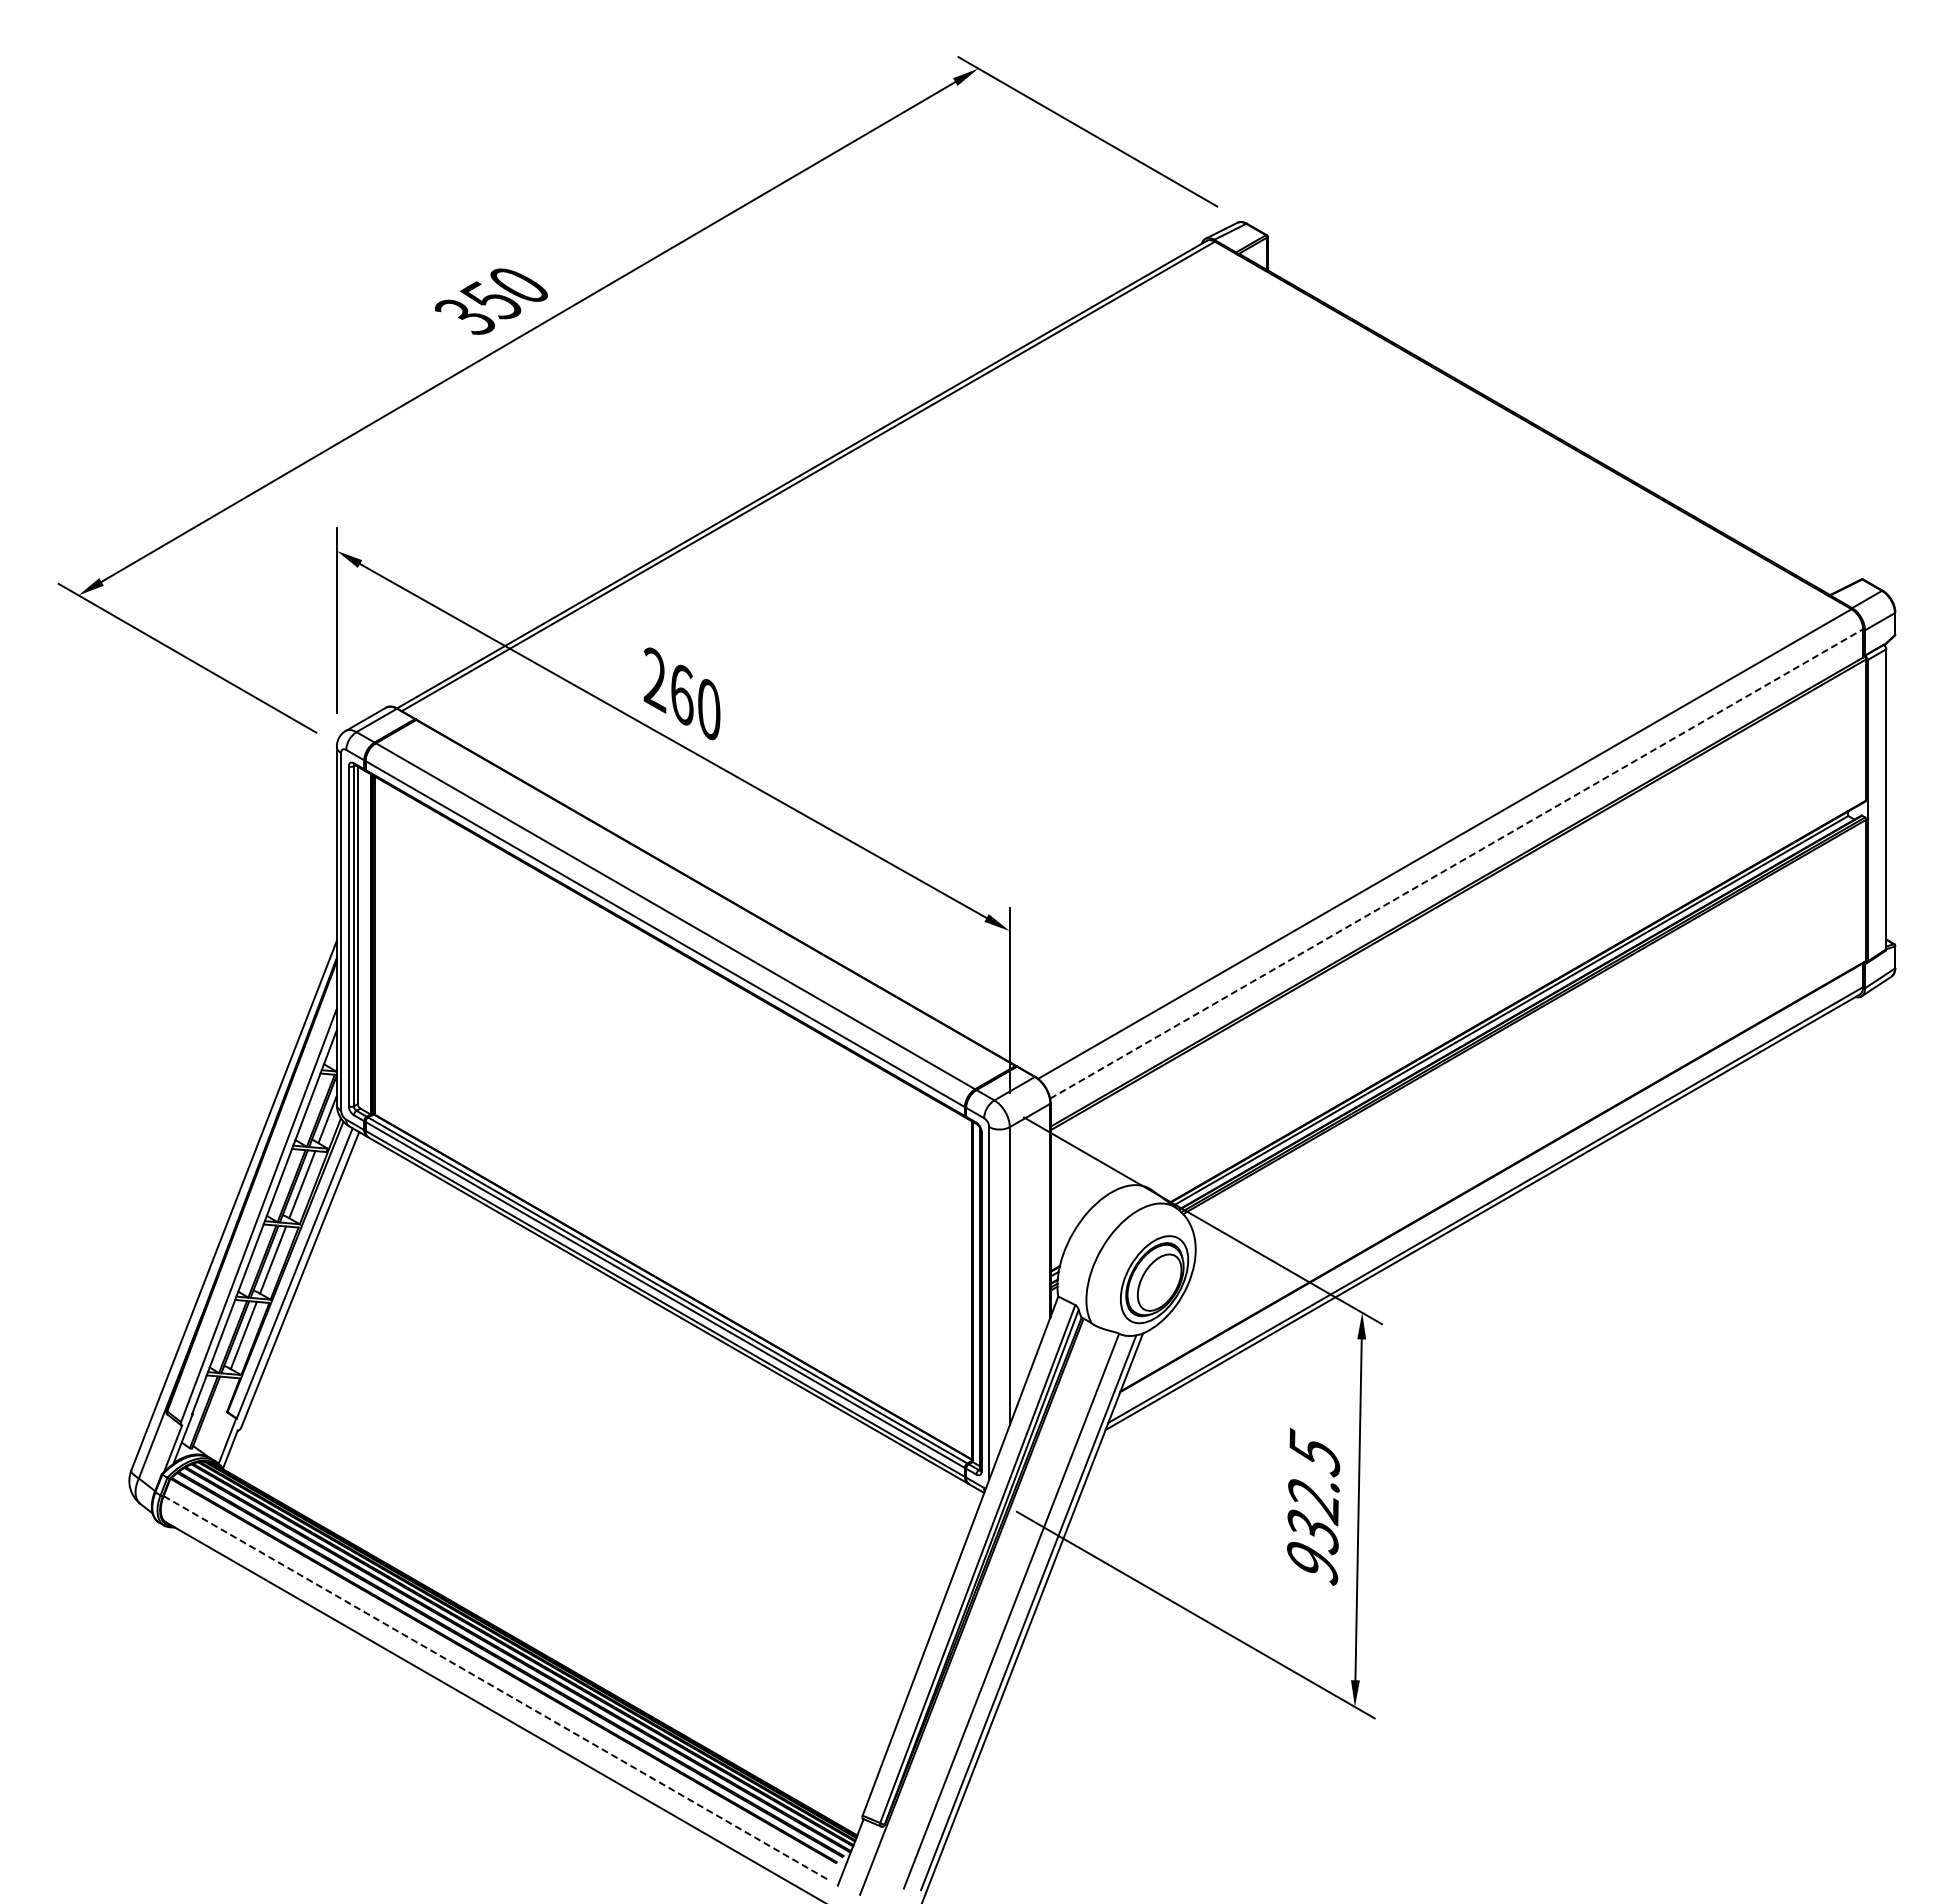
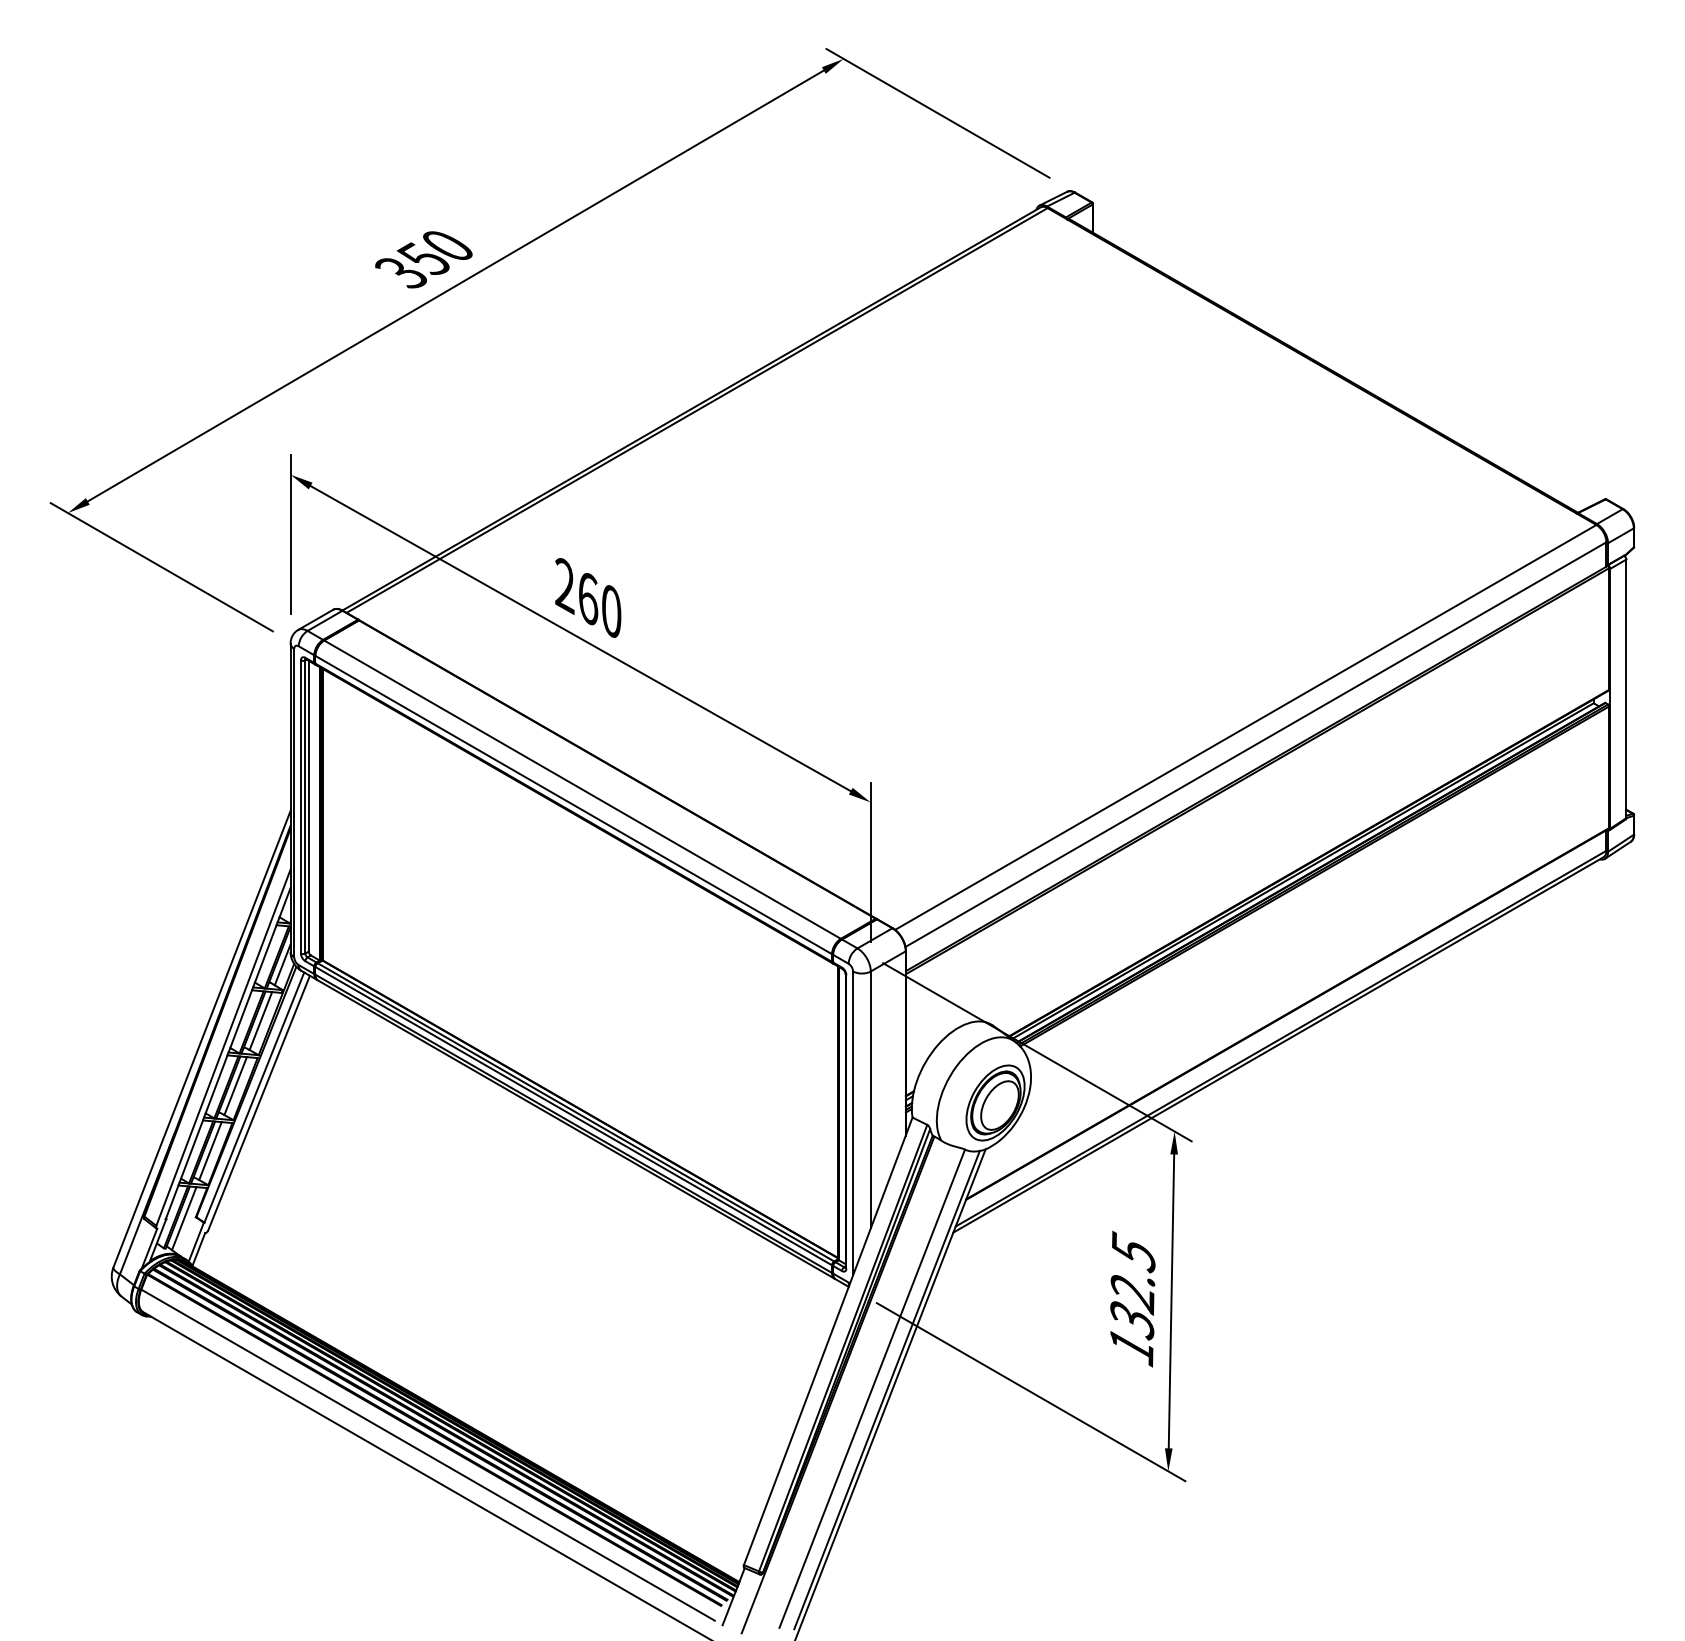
line: (1457, 863) -> (1256, 744), dashed -> solid
line: (213, 1413) -> (184, 1218), added
text: (1312, 1563) -> (1131, 1347), 932.5 -> 132.5
line: (496, 1688) -> (428, 1455), dashed -> solid

